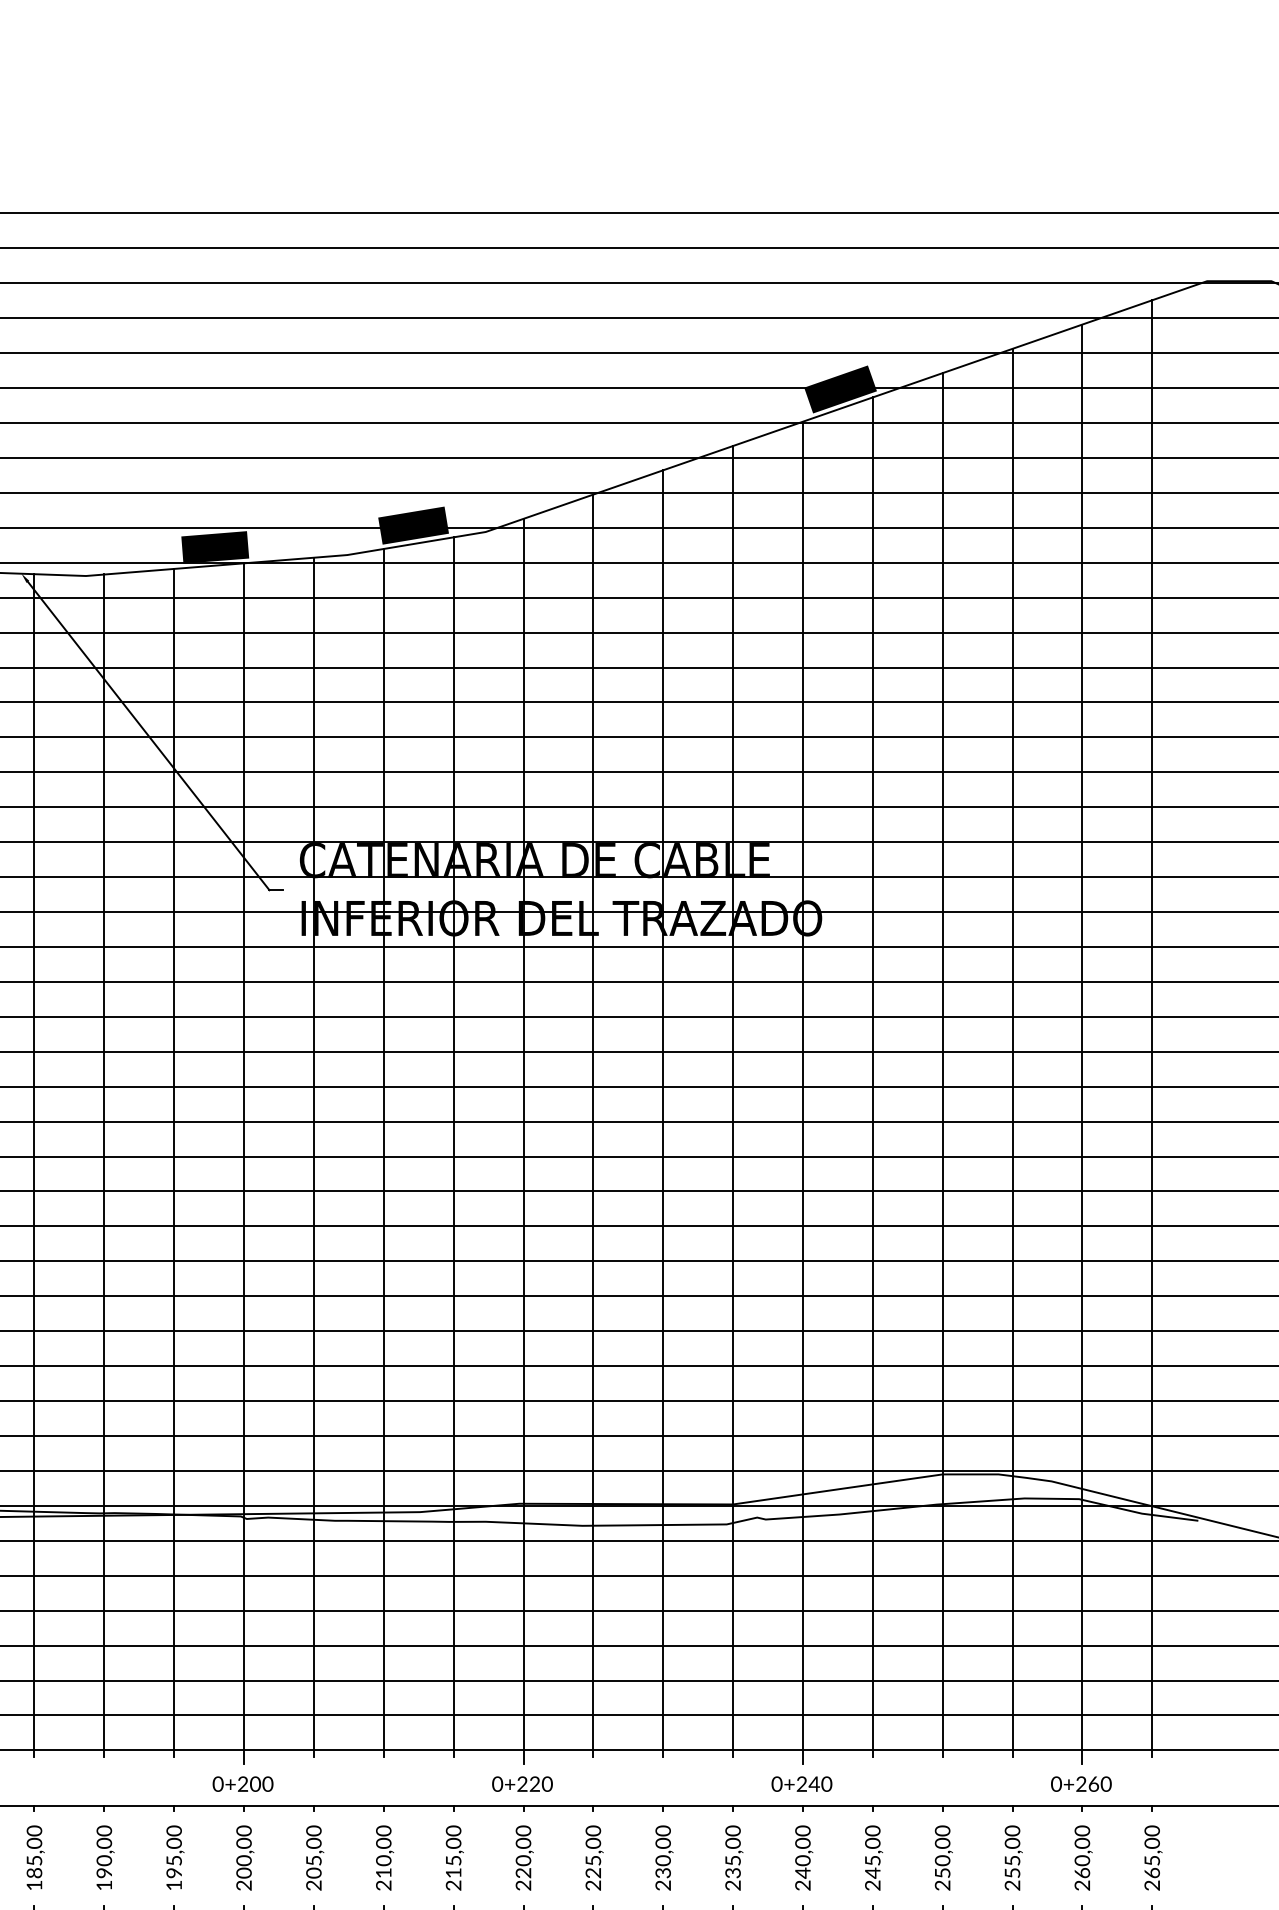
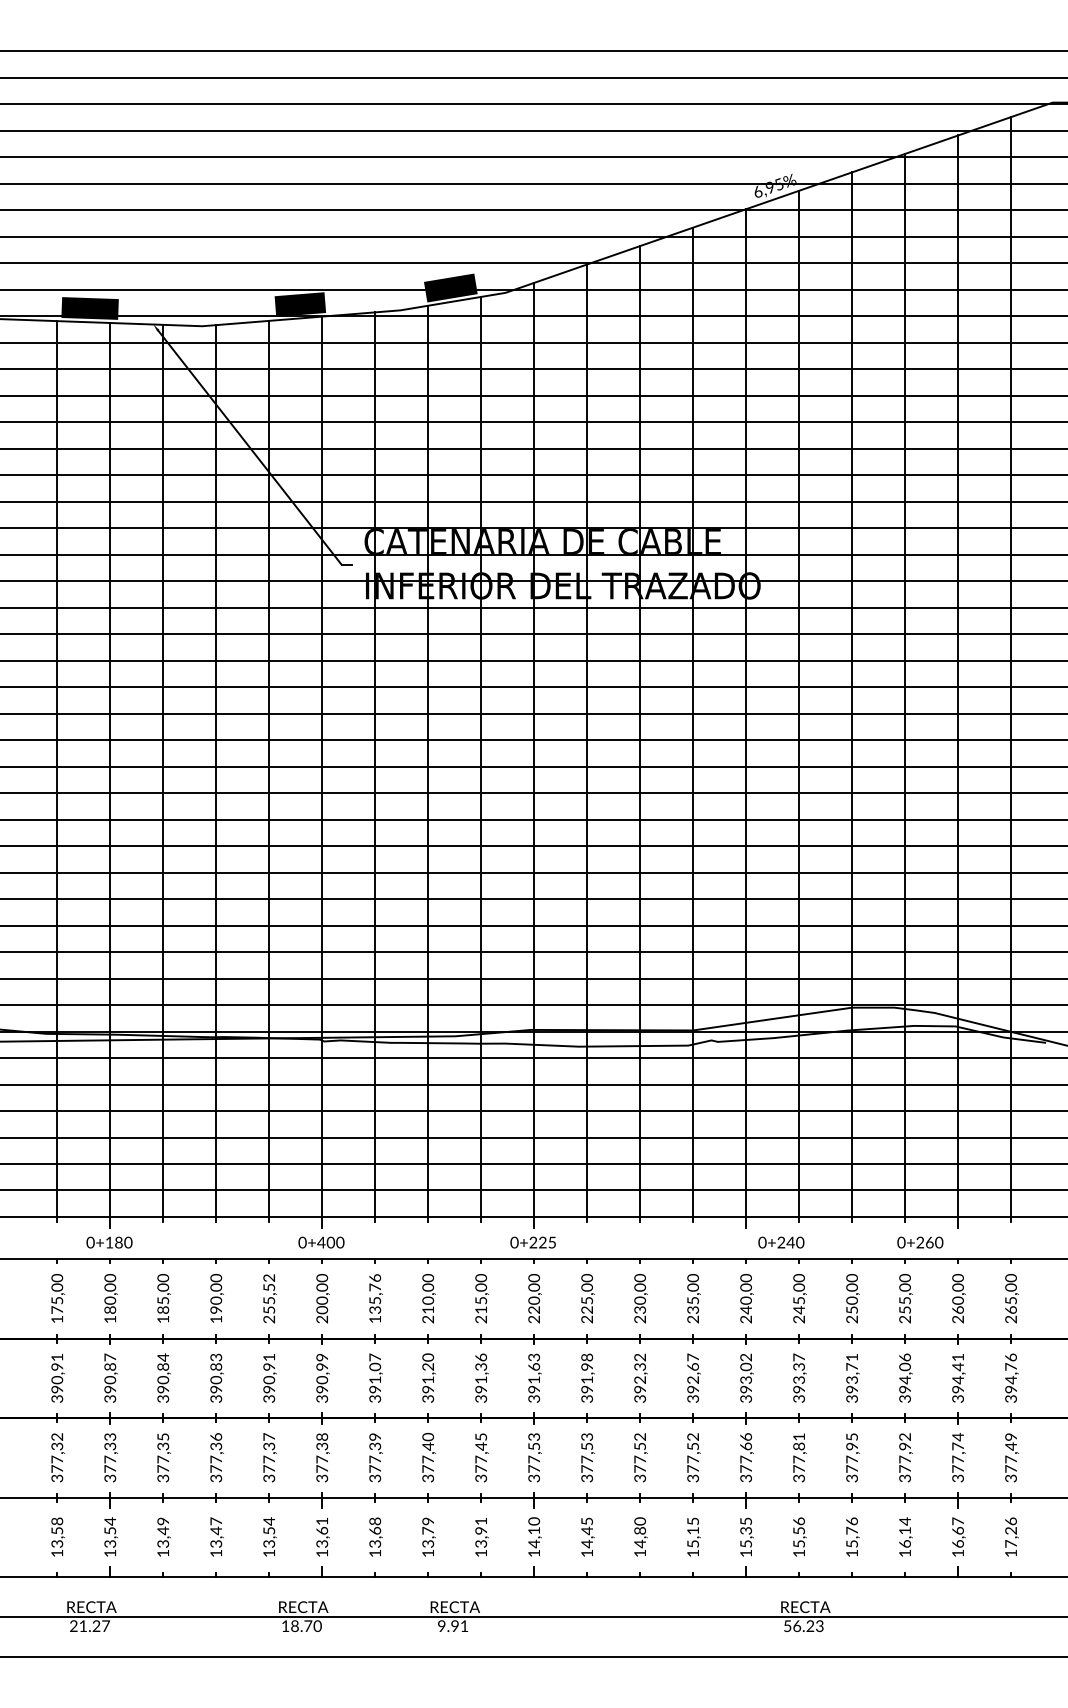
fill: (840, 389) -> (774, 184), removed
text: (243, 1783) -> (321, 1242), 0+200 -> 0+400
text: (547, 1783) -> (552, 1242), 0+220 -> 0+225
text: (802, 1783) -> (781, 1242), moved
text: (1081, 1783) -> (920, 1242), moved
text: (174, 1857) -> (269, 1298), 195,00 -> 255,52
text: (314, 1857) -> (375, 1298), 205,00 -> 135,76

